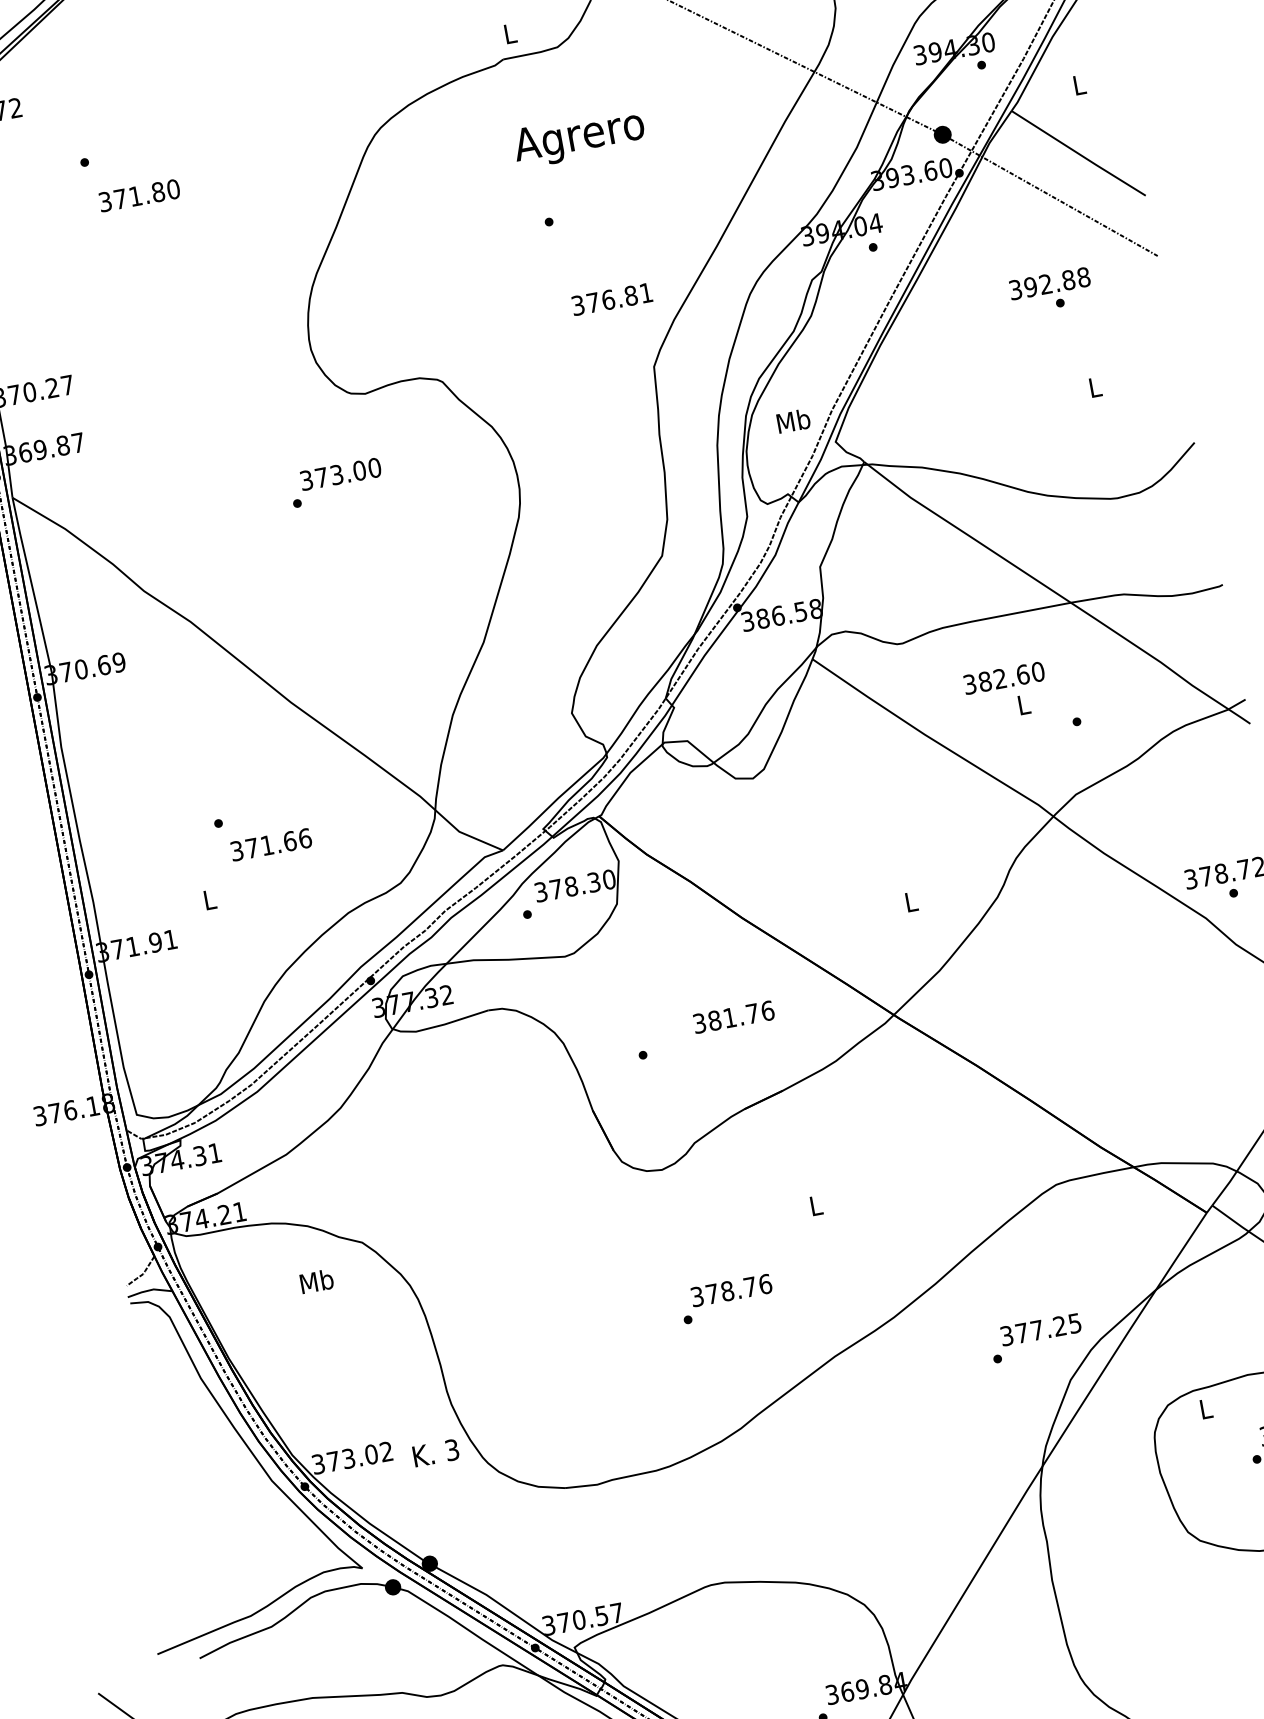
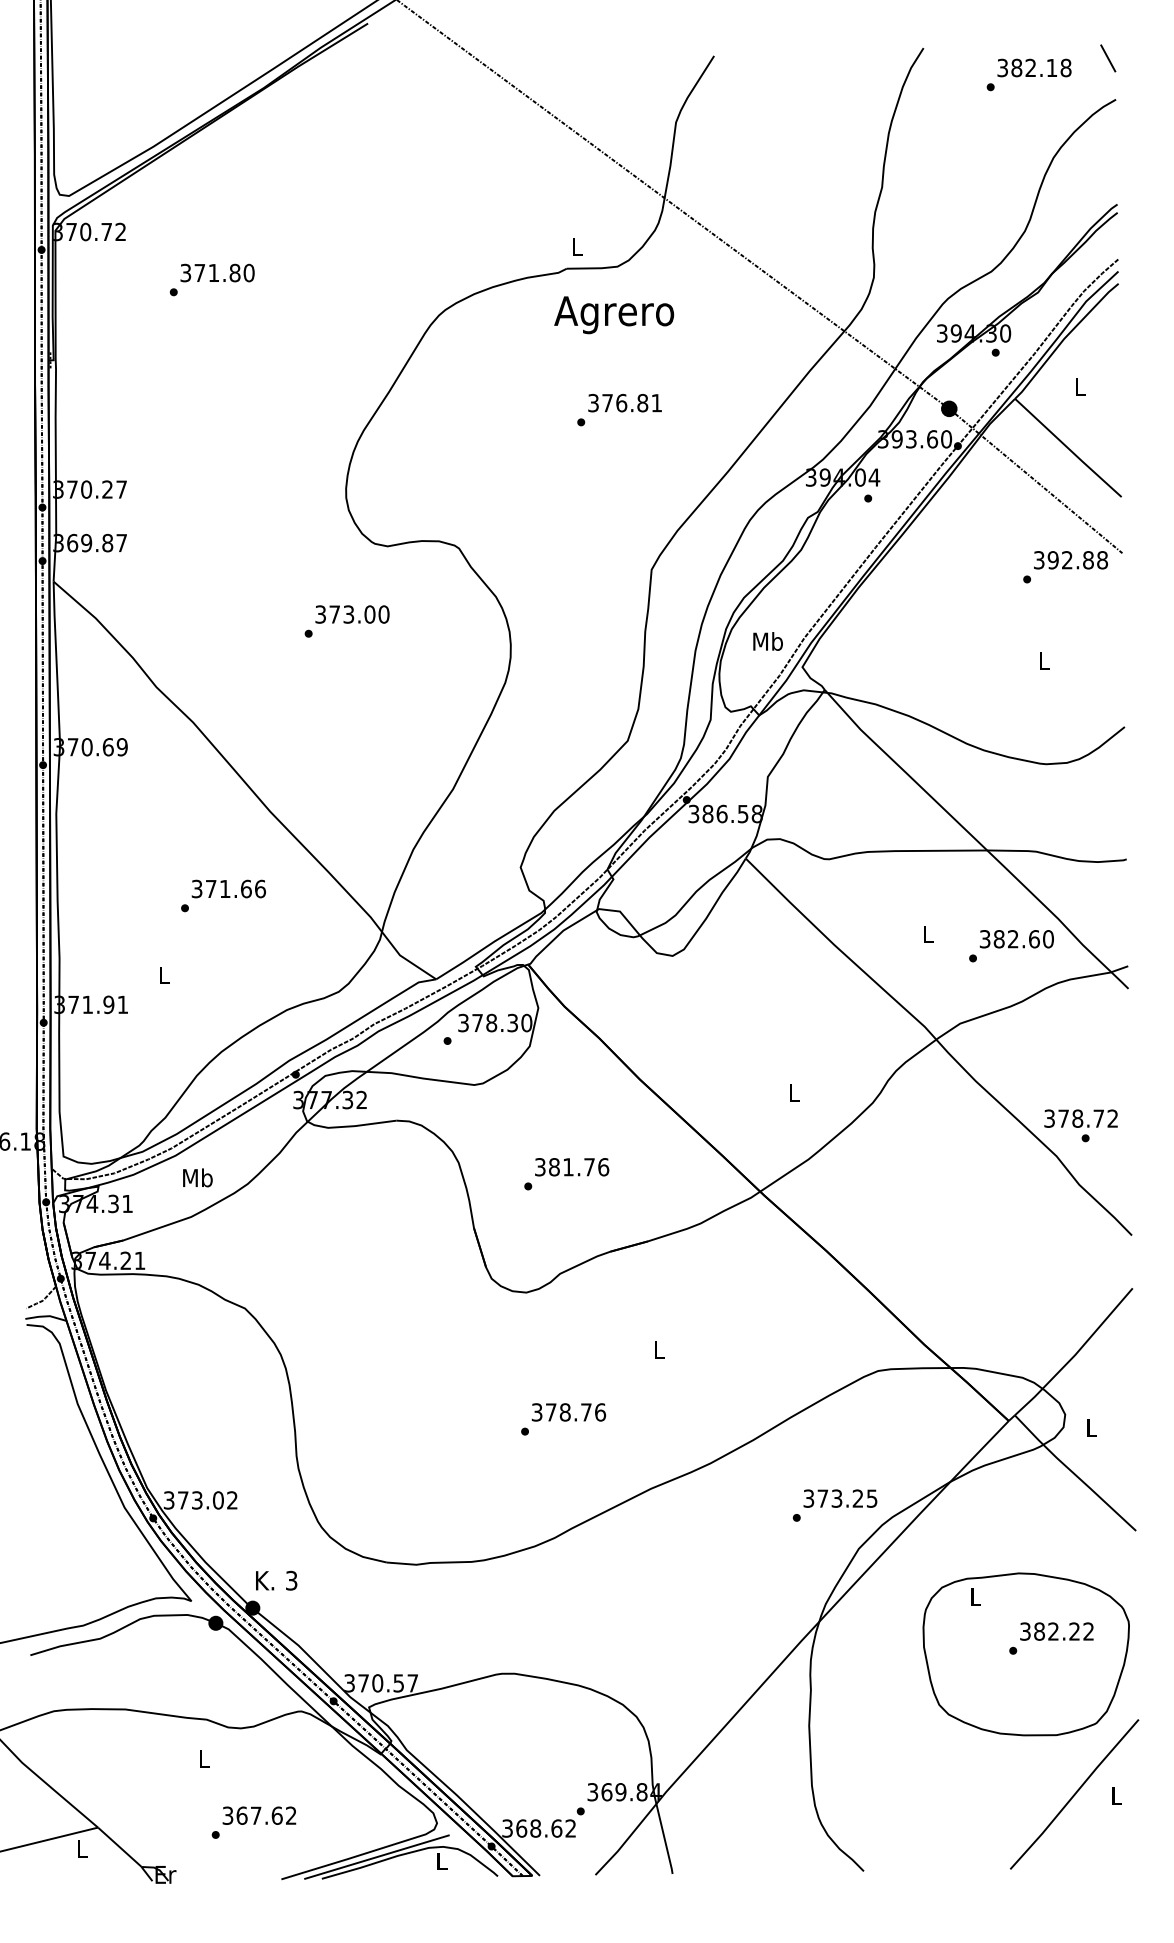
text: (579, 138) -> (614, 315), moved
text: (139, 195) -> (217, 272), moved
text: (1049, 283) -> (1070, 560), moved
text: (611, 299) -> (624, 403), moved
text: (1003, 678) -> (1016, 939), moved
text: (270, 844) -> (228, 888), moved
text: (734, 1017) -> (572, 1167), moved
text: (316, 1281) -> (197, 1177), moved
text: (1036, 1330) -> (836, 1498), 377.25 -> 373.25
text: (435, 1452) -> (276, 1580), moved

